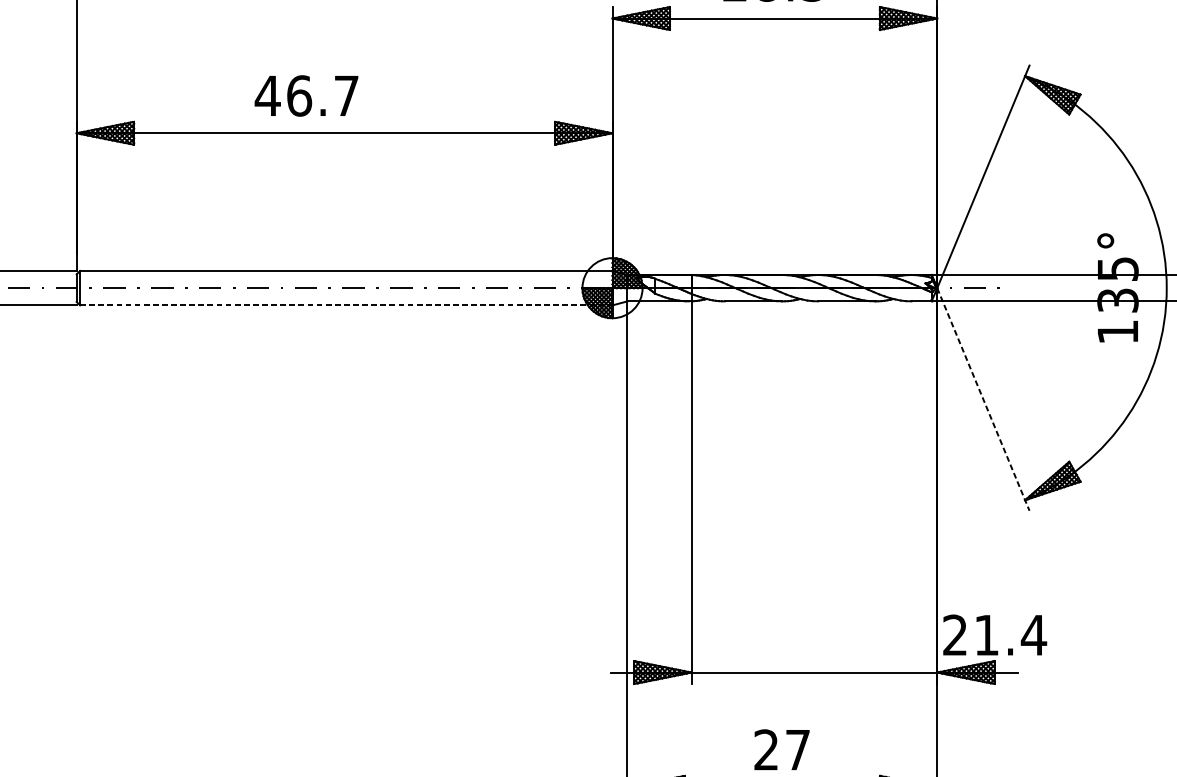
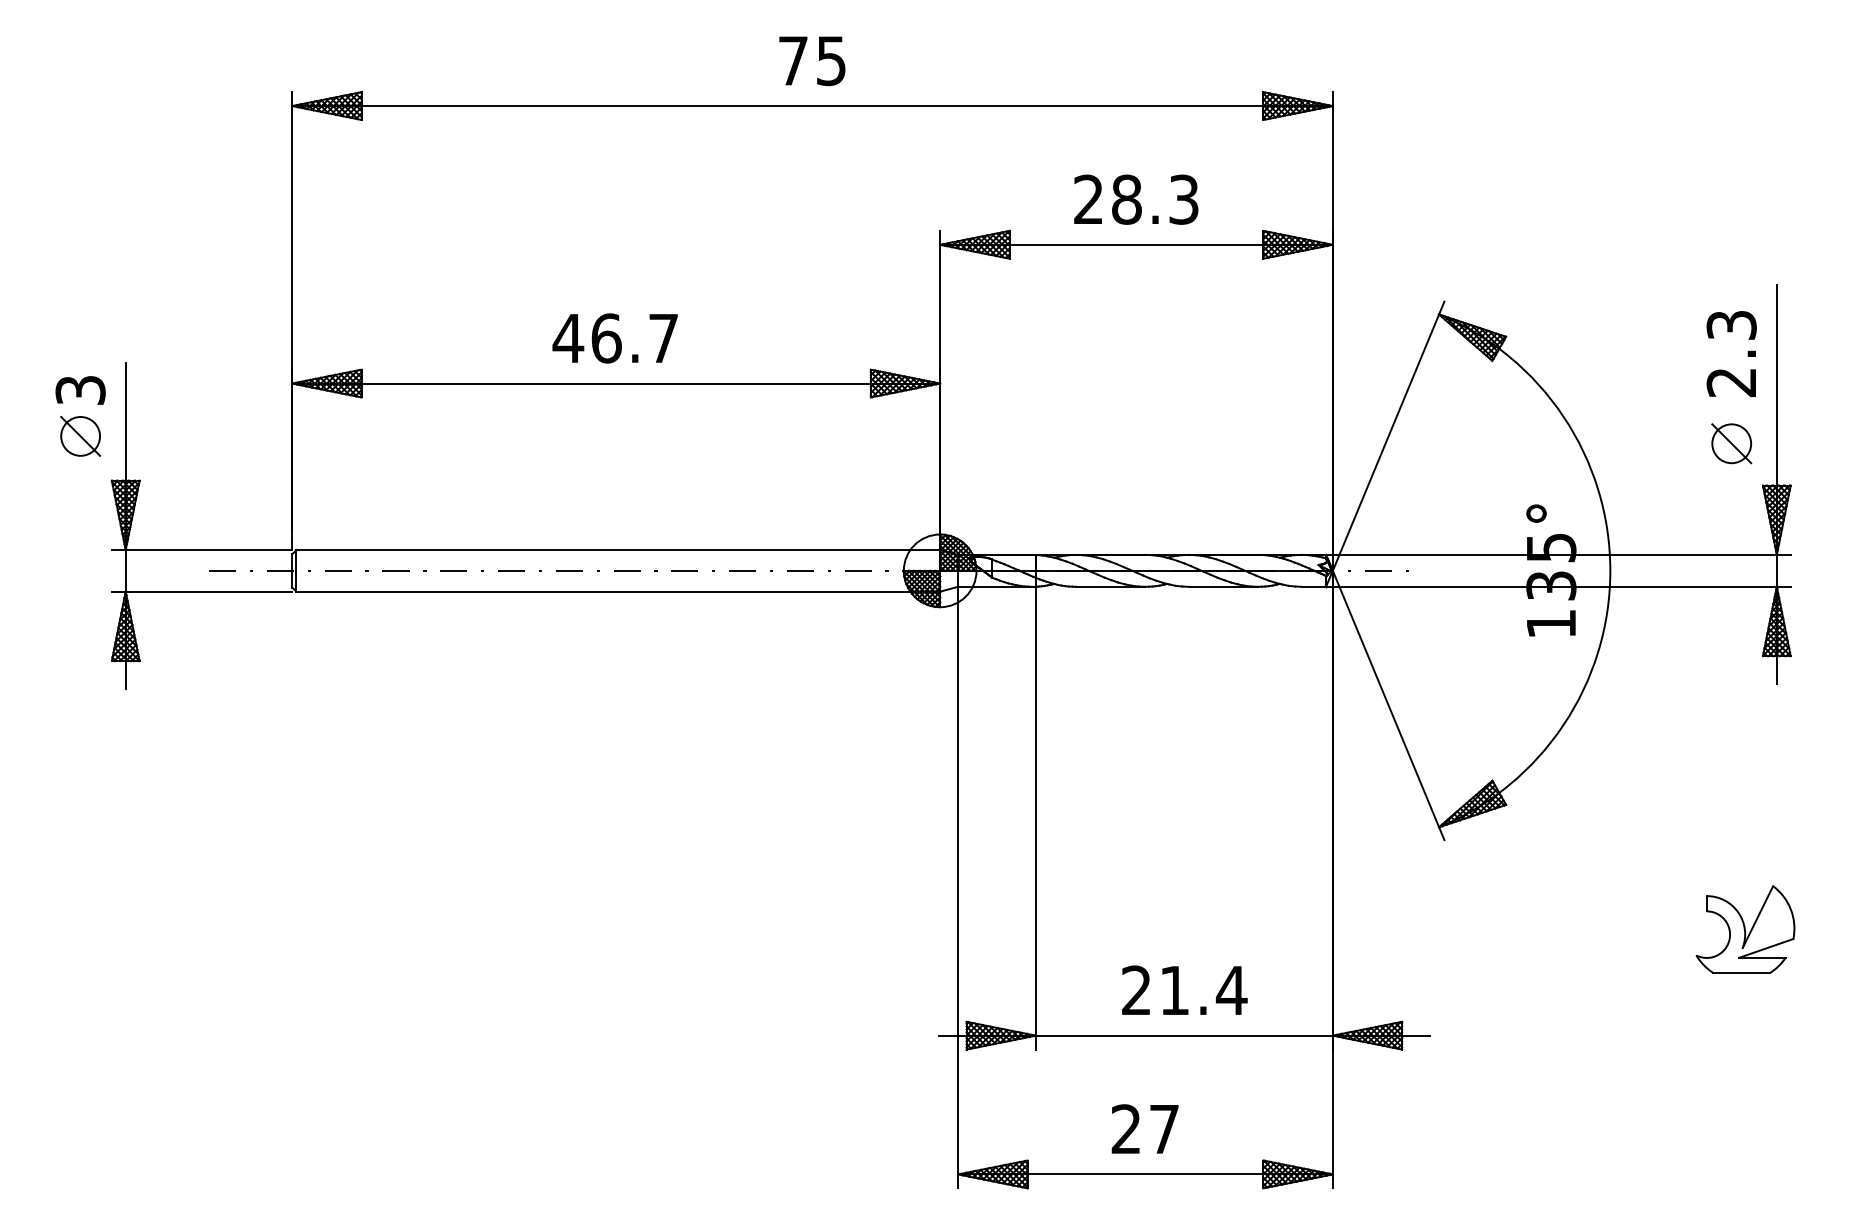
text: (305, 96) -> (614, 338), moved
line: (346, 305) -> (618, 591), dashed -> solid
line: (983, 399) -> (1388, 705), dashed -> solid
text: (994, 634) -> (1184, 989), moved

